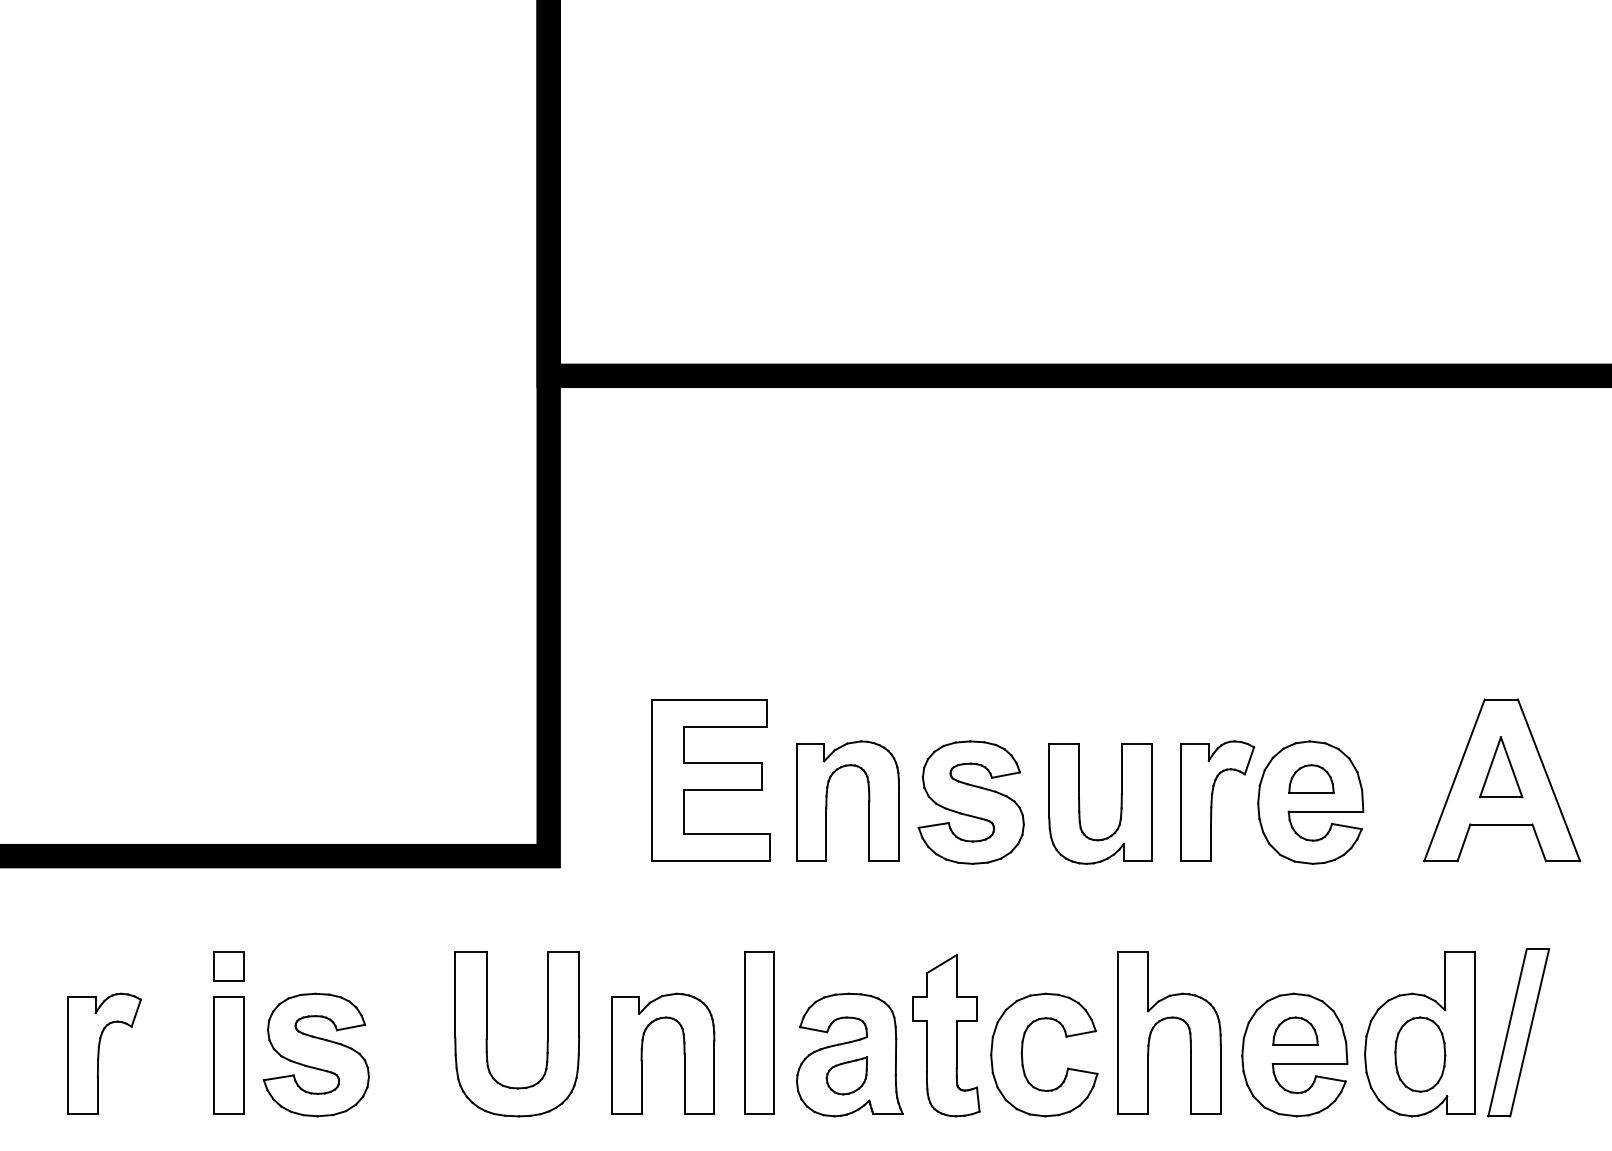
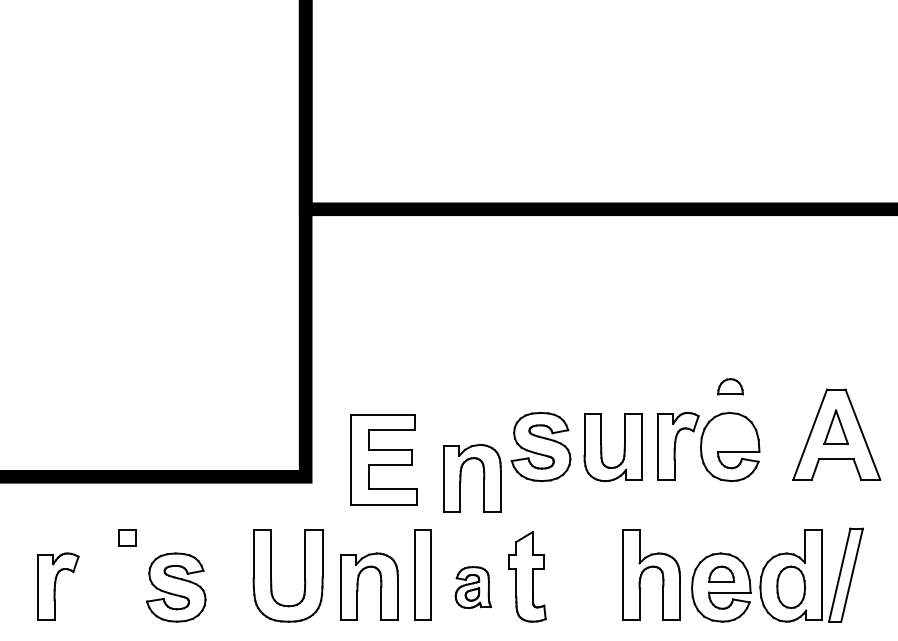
part: (1311, 778) -> (730, 386), moved
part: (709, 780) -> (383, 459), moved
part: (828, 801) -> (461, 478), moved
part: (228, 1054) -> (127, 587), removed
part: (849, 1054) -> (473, 587), size x0.6
part: (1024, 1054) -> (570, 587), removed

